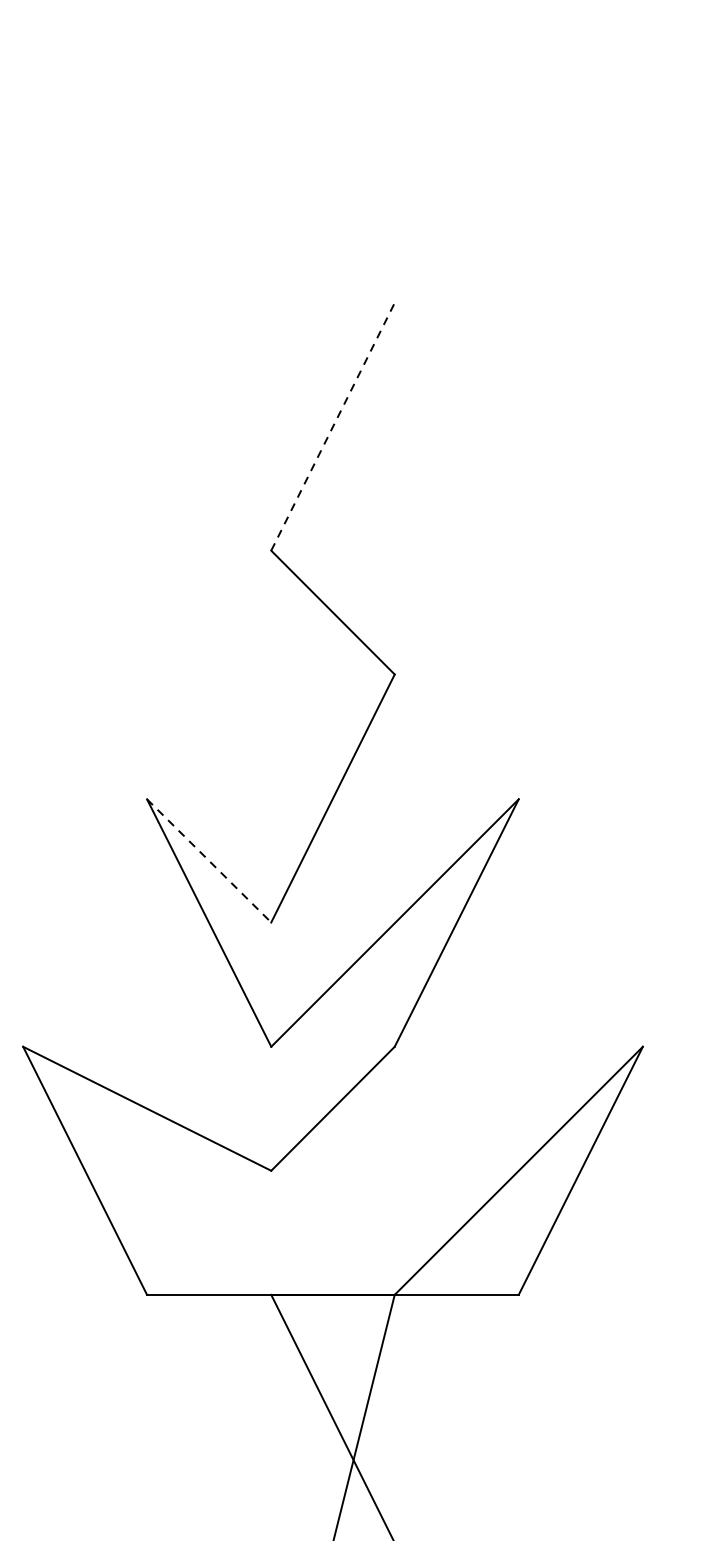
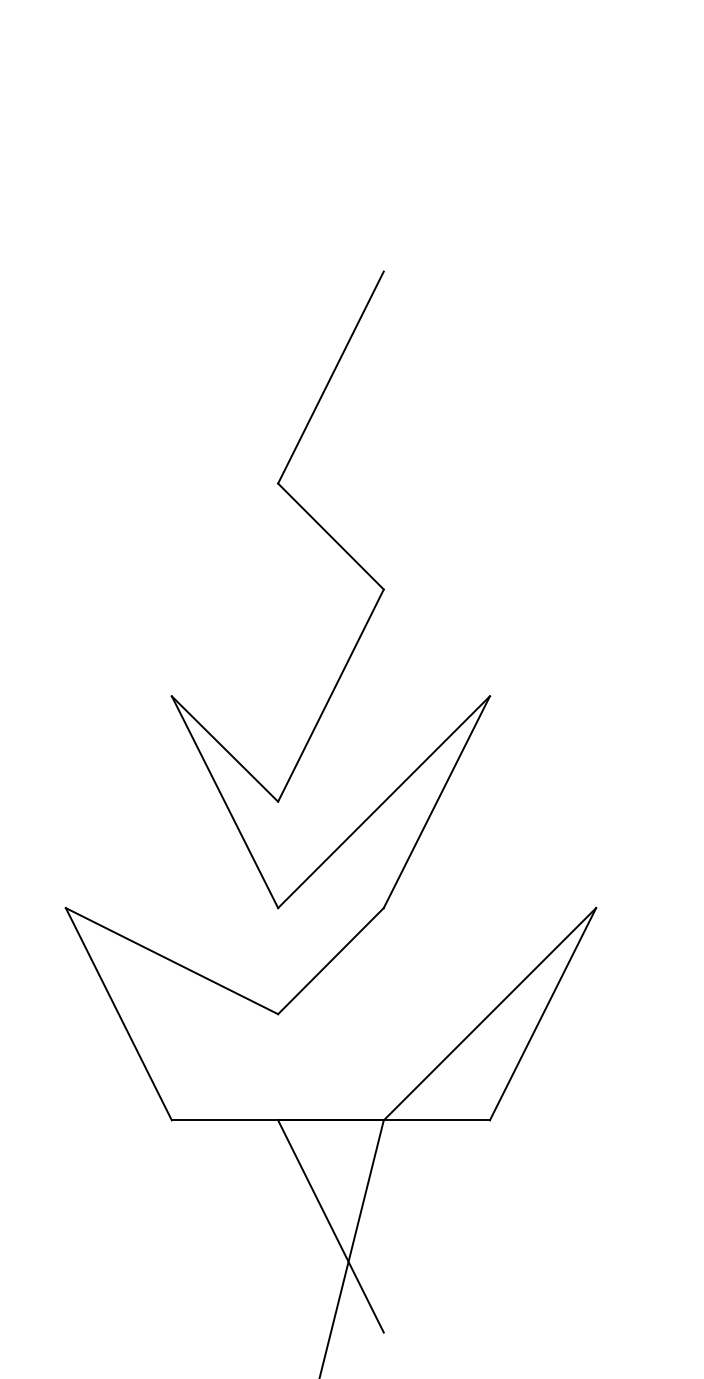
line: (333, 426) -> (331, 377), dashed -> solid
line: (209, 861) -> (225, 749), dashed -> solid

